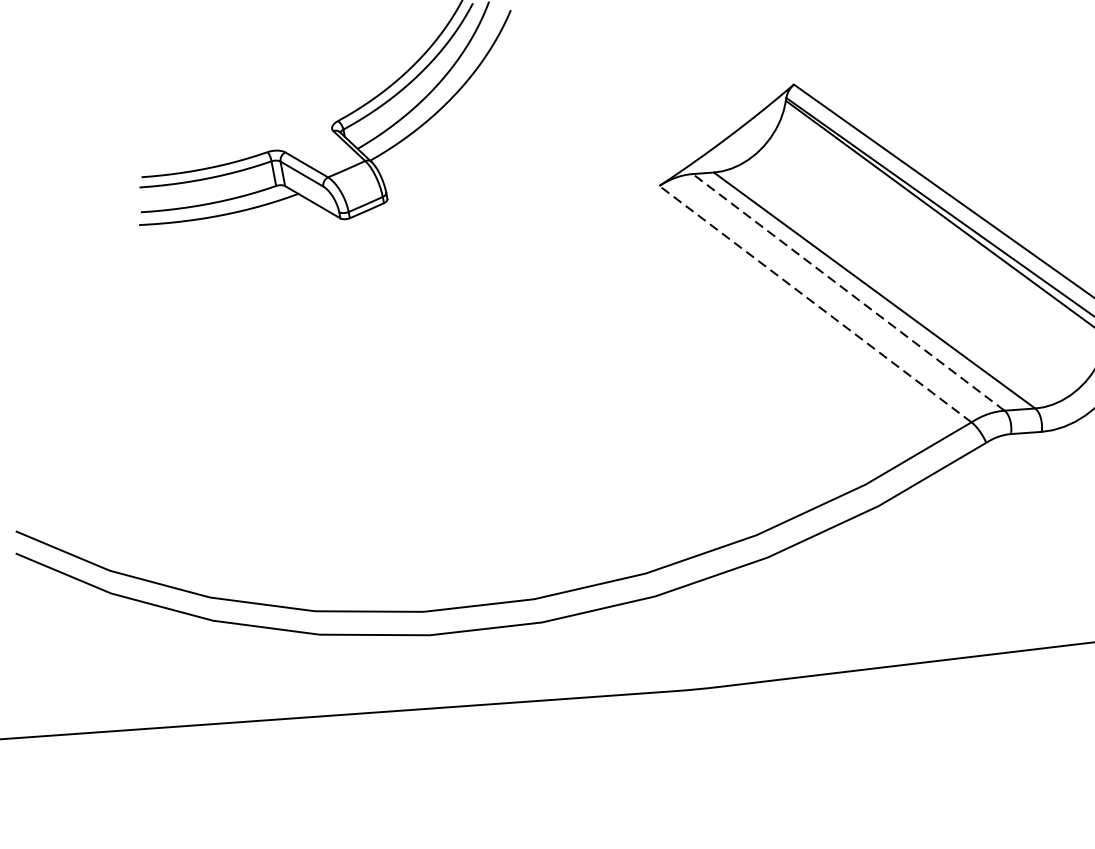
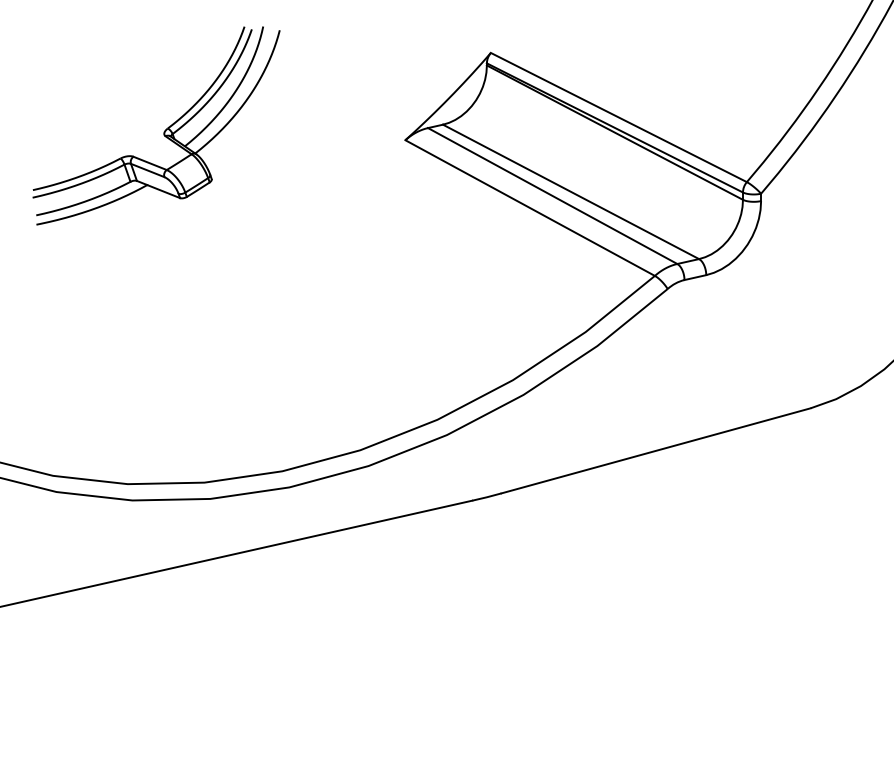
line: (848, 292) -> (552, 196), dashed -> solid
line: (814, 303) -> (529, 207), dashed -> solid

